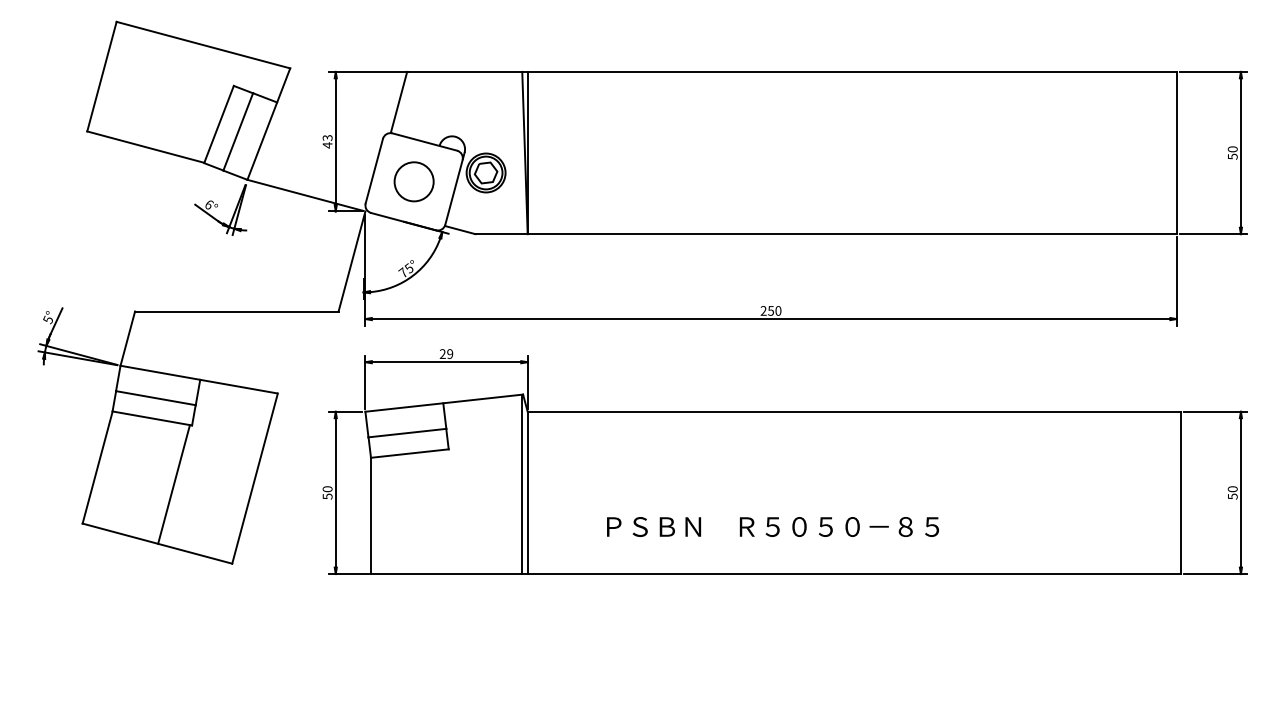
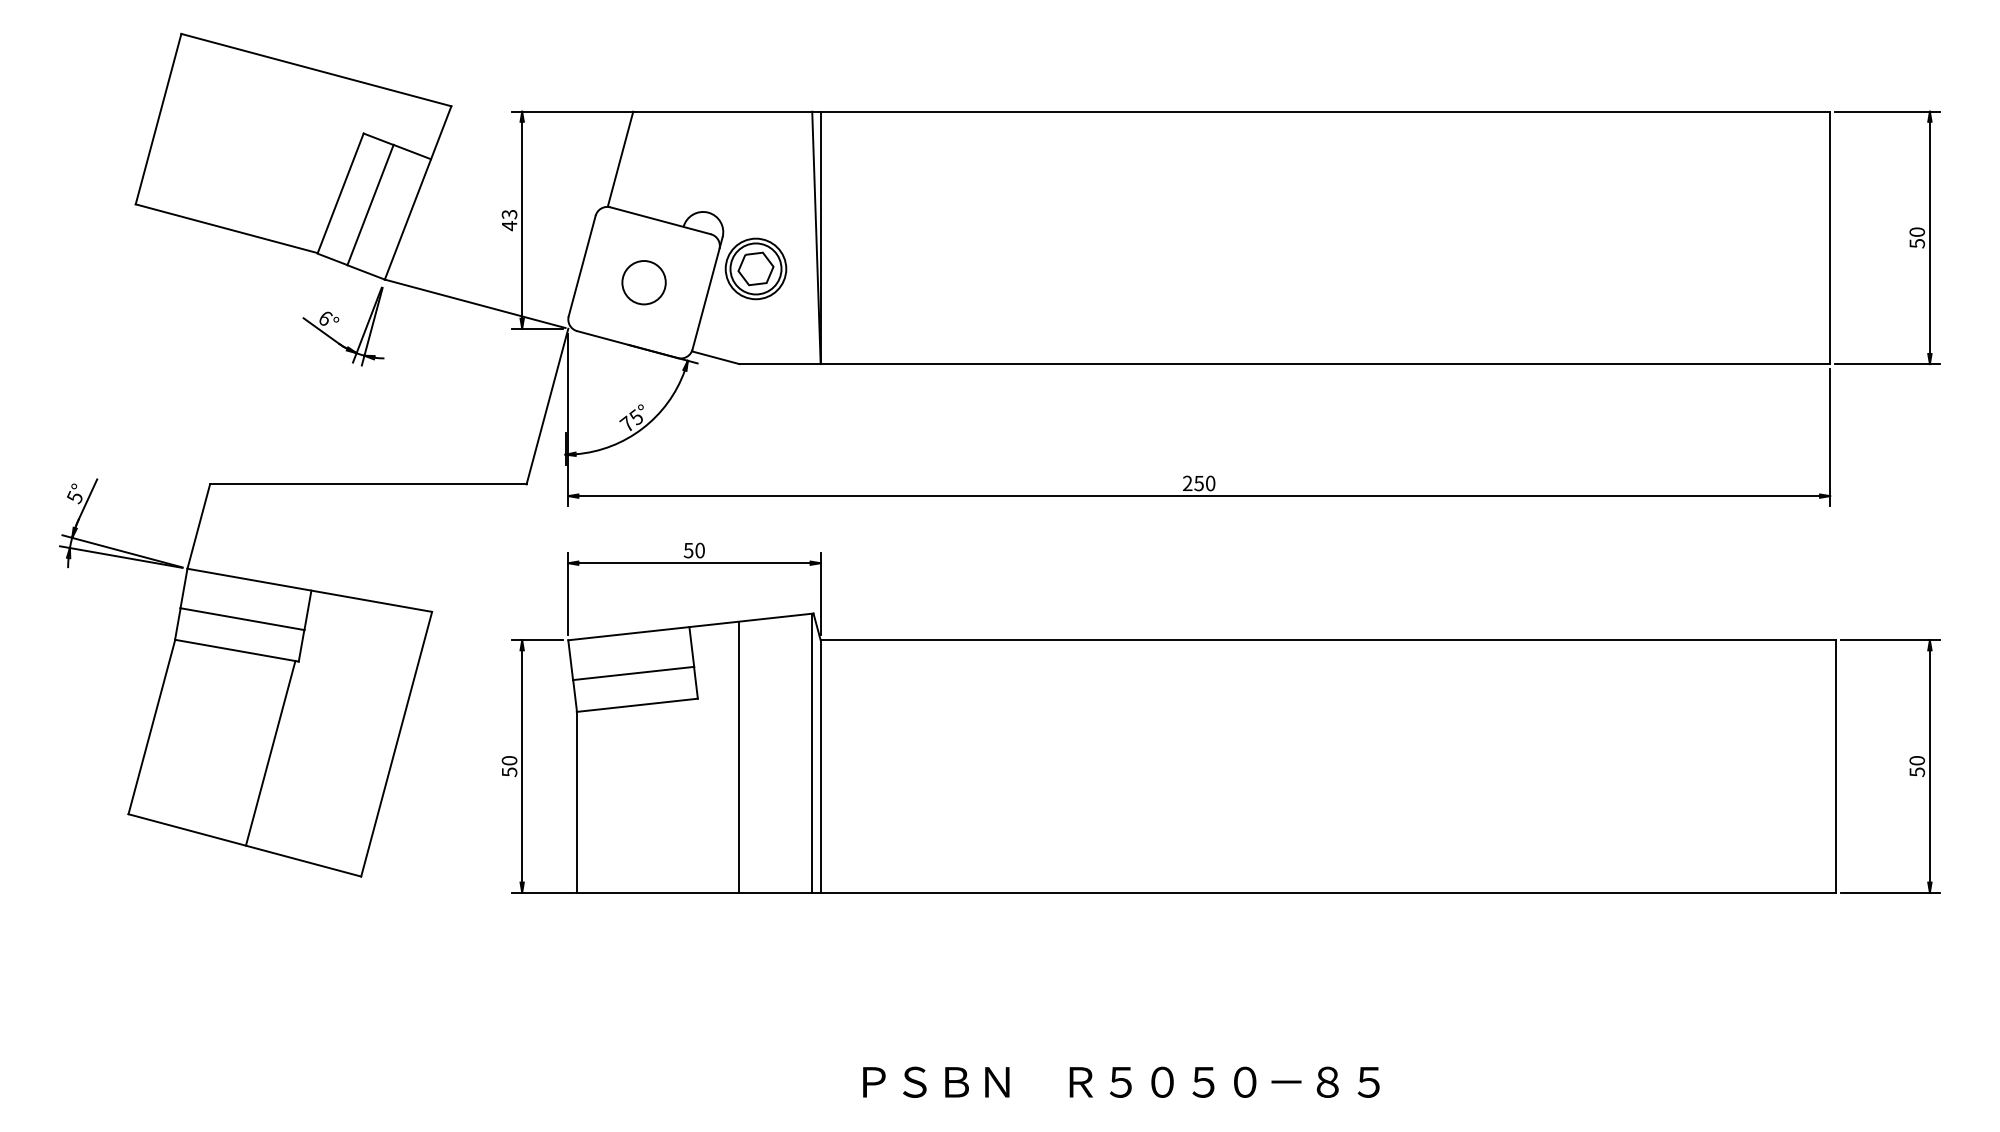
circle: (414, 181) -> (644, 282), size x0.71
text: (446, 354) -> (694, 551), 29 -> 50
line: (475, 486) -> (739, 756), added
text: (772, 526) -> (1120, 1081), moved

